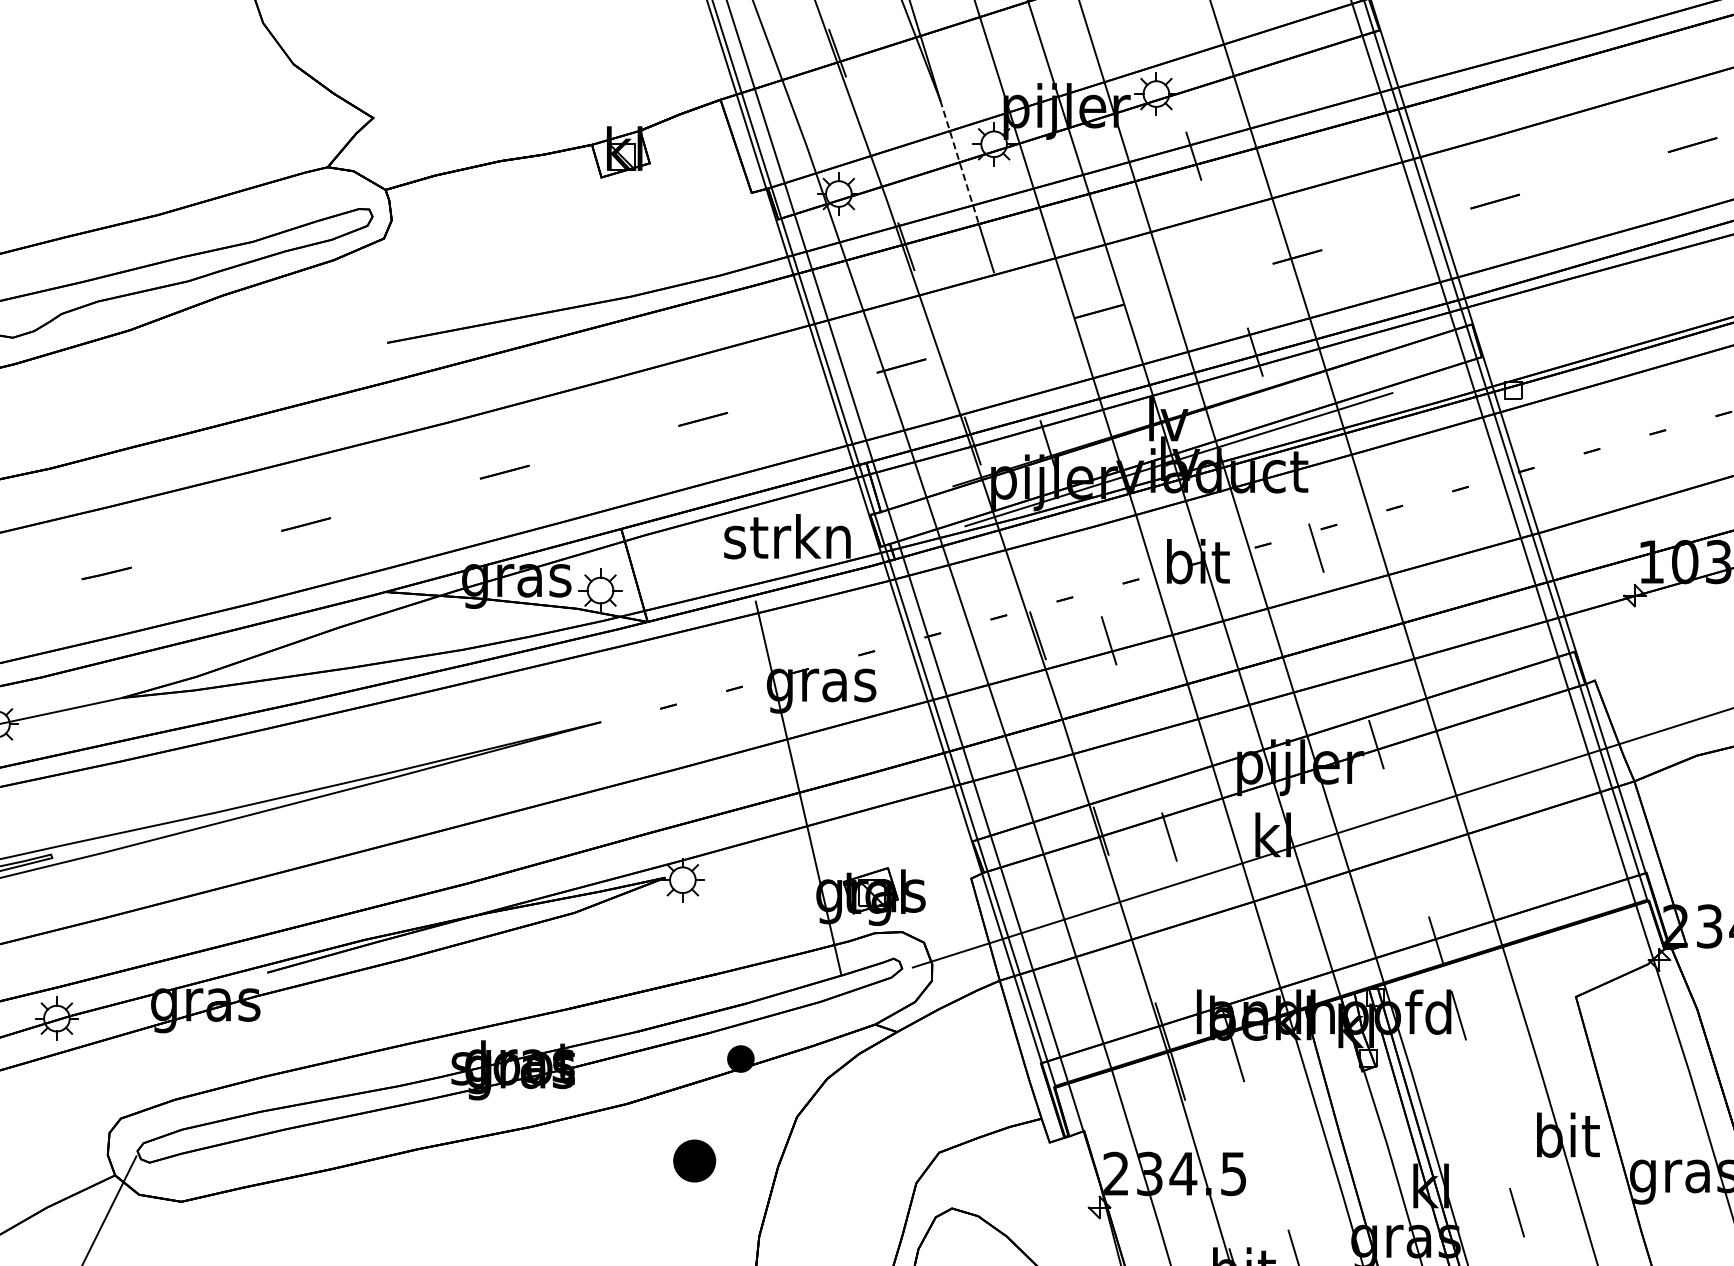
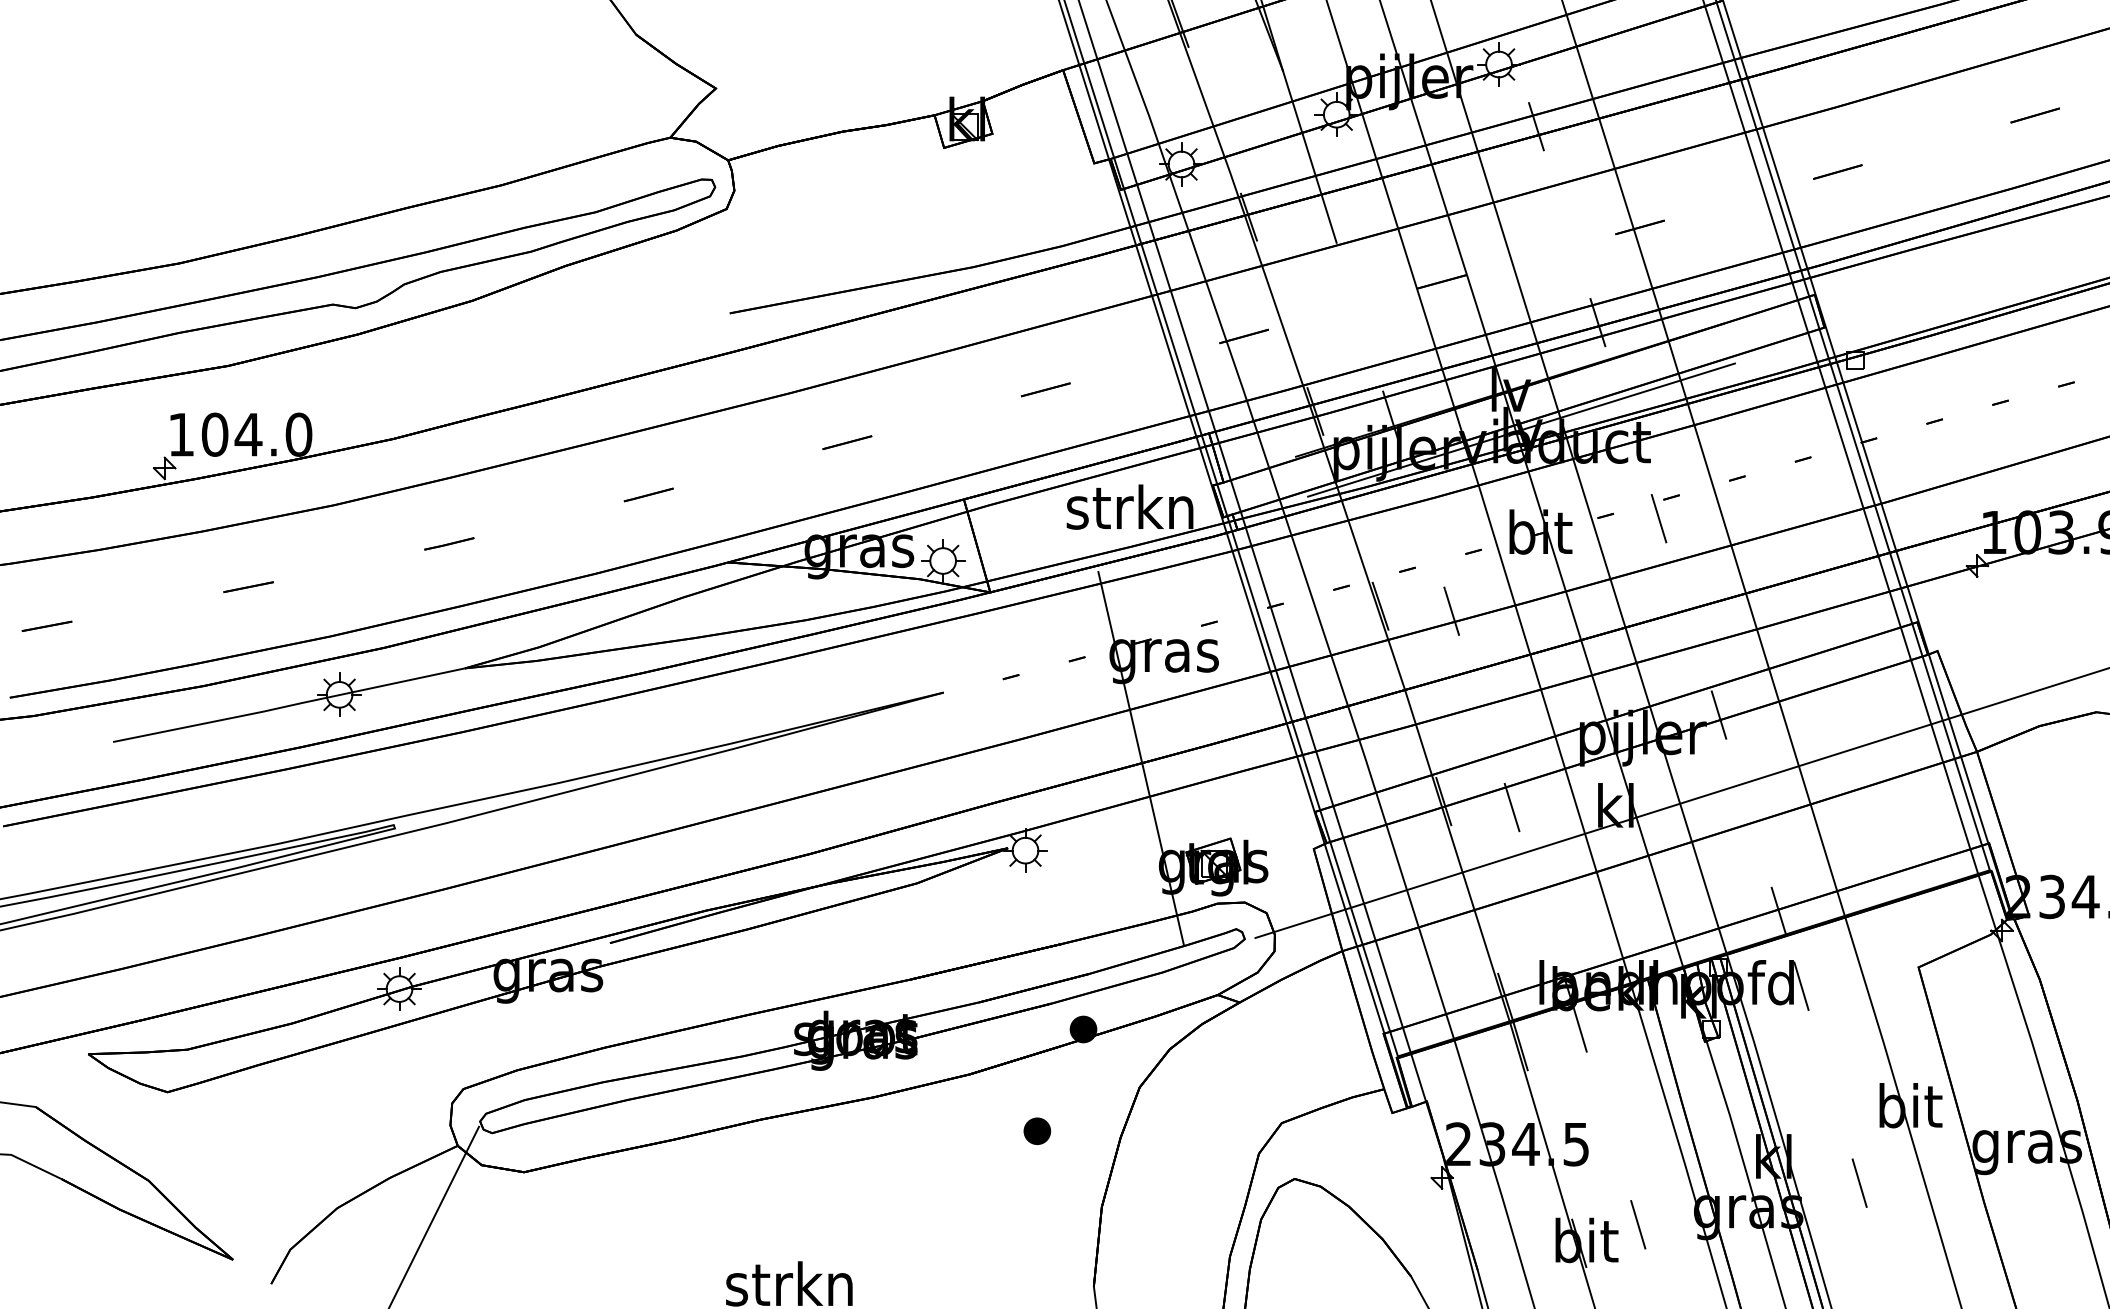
line: (959, 162) -> (1302, 132), dashed -> solid
part: (694, 1160) -> (1037, 1130), size x0.62

